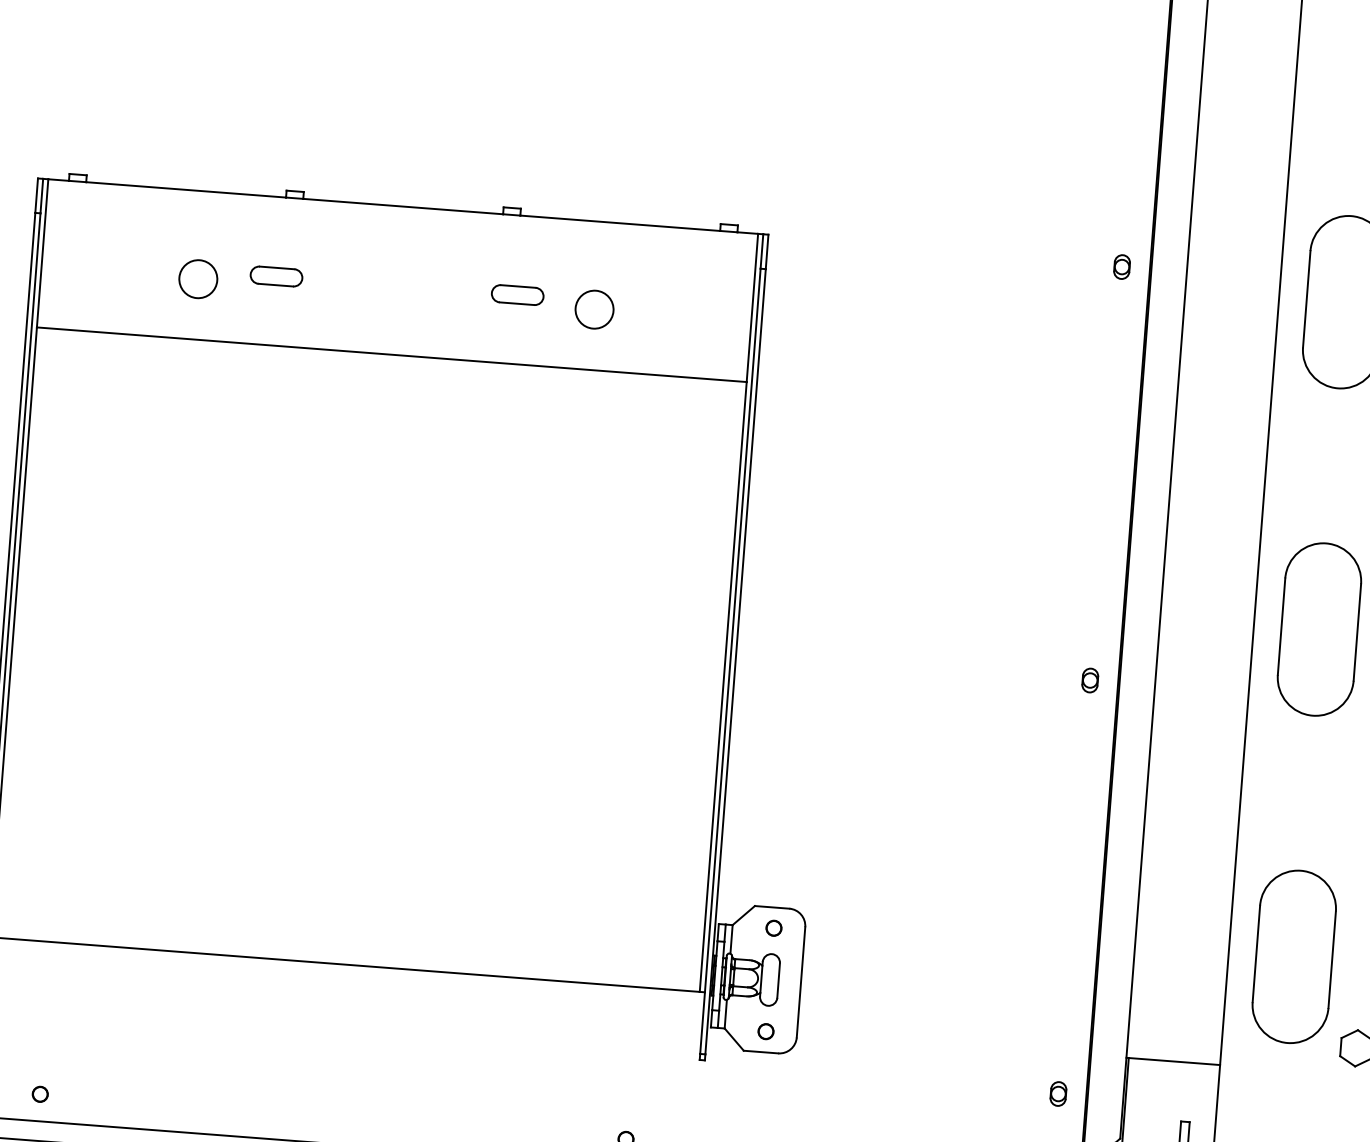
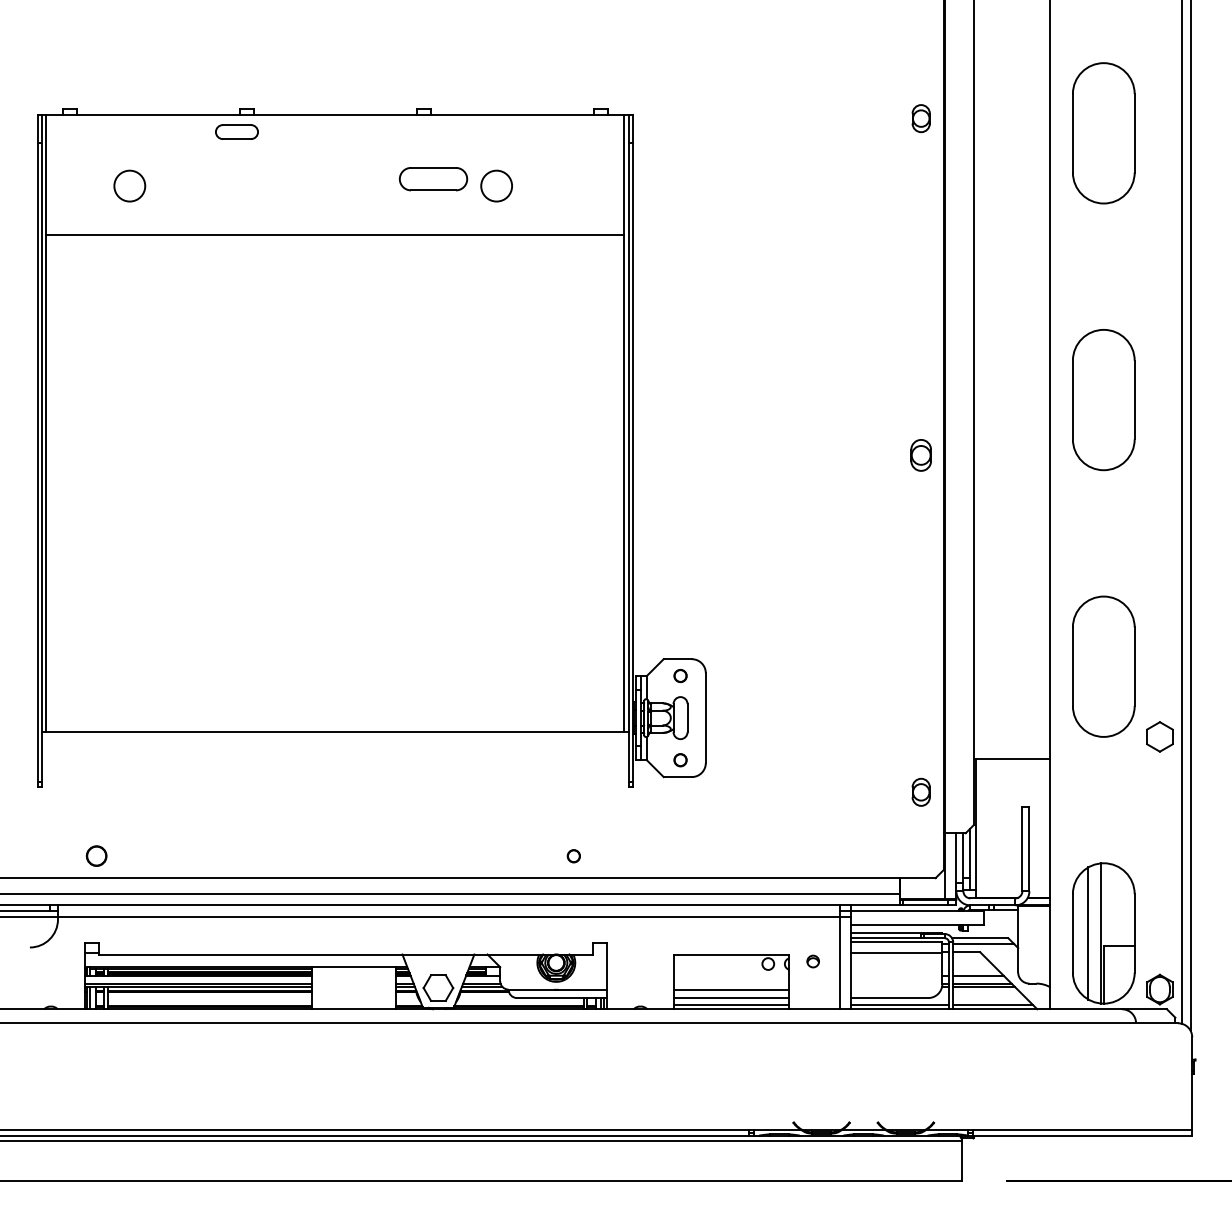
part: (1122, 266) -> (921, 118), size x1.4
part: (275, 275) -> (236, 131), moved
circle: (198, 278) -> (129, 185), moved
part: (517, 294) -> (433, 178), size x1.6
part: (1090, 680) -> (921, 455), size x1.6
circle: (40, 1094) -> (96, 856), size x1.6
part: (1058, 1094) -> (921, 792), size x1.4

